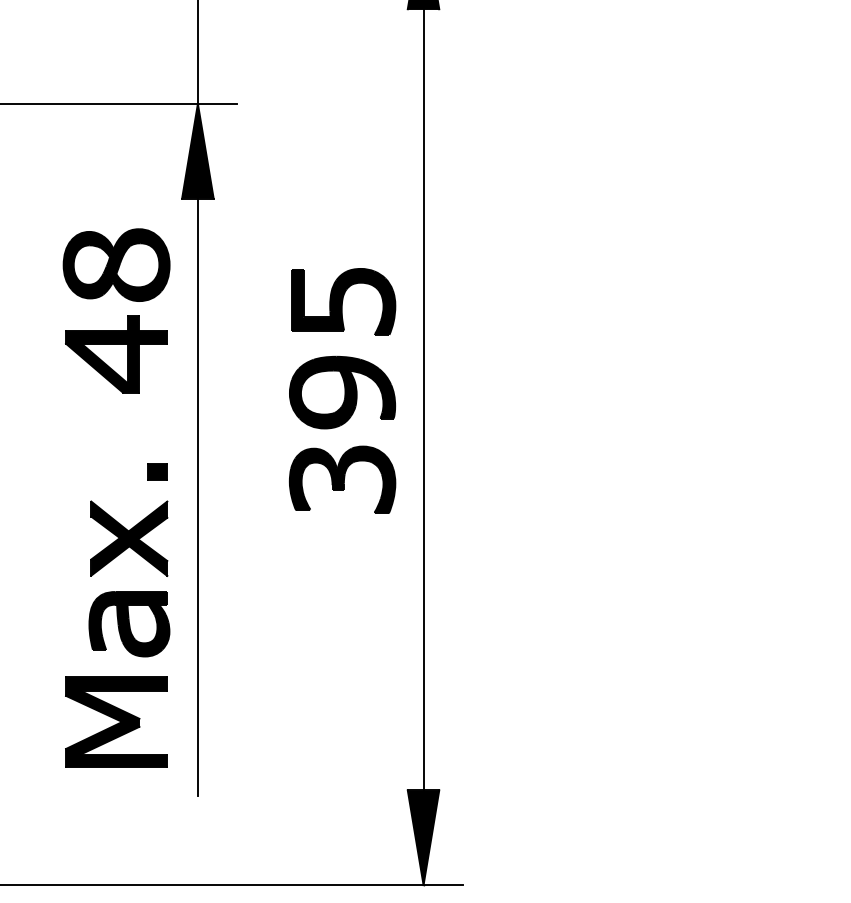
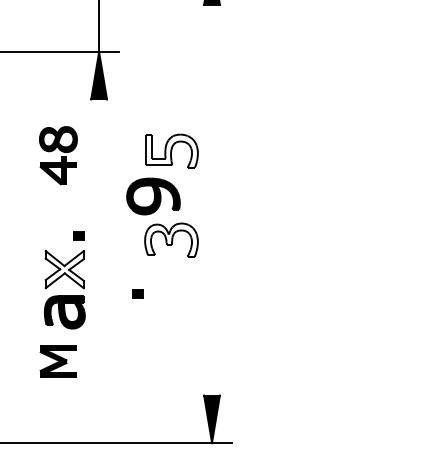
fill: (342, 300) -> (171, 150), removed
part: (116, 310) -> (58, 155), size x0.7
part: (342, 392) -> (153, 196), moved
line: (424, 398) -> (212, 199), removed
fill: (342, 478) -> (171, 239), removed
line: (198, 496) -> (99, 248), removed
fill: (128, 538) -> (64, 269), removed
part: (274, 586) -> (137, 293), added
part: (116, 722) -> (58, 361), size x0.7

